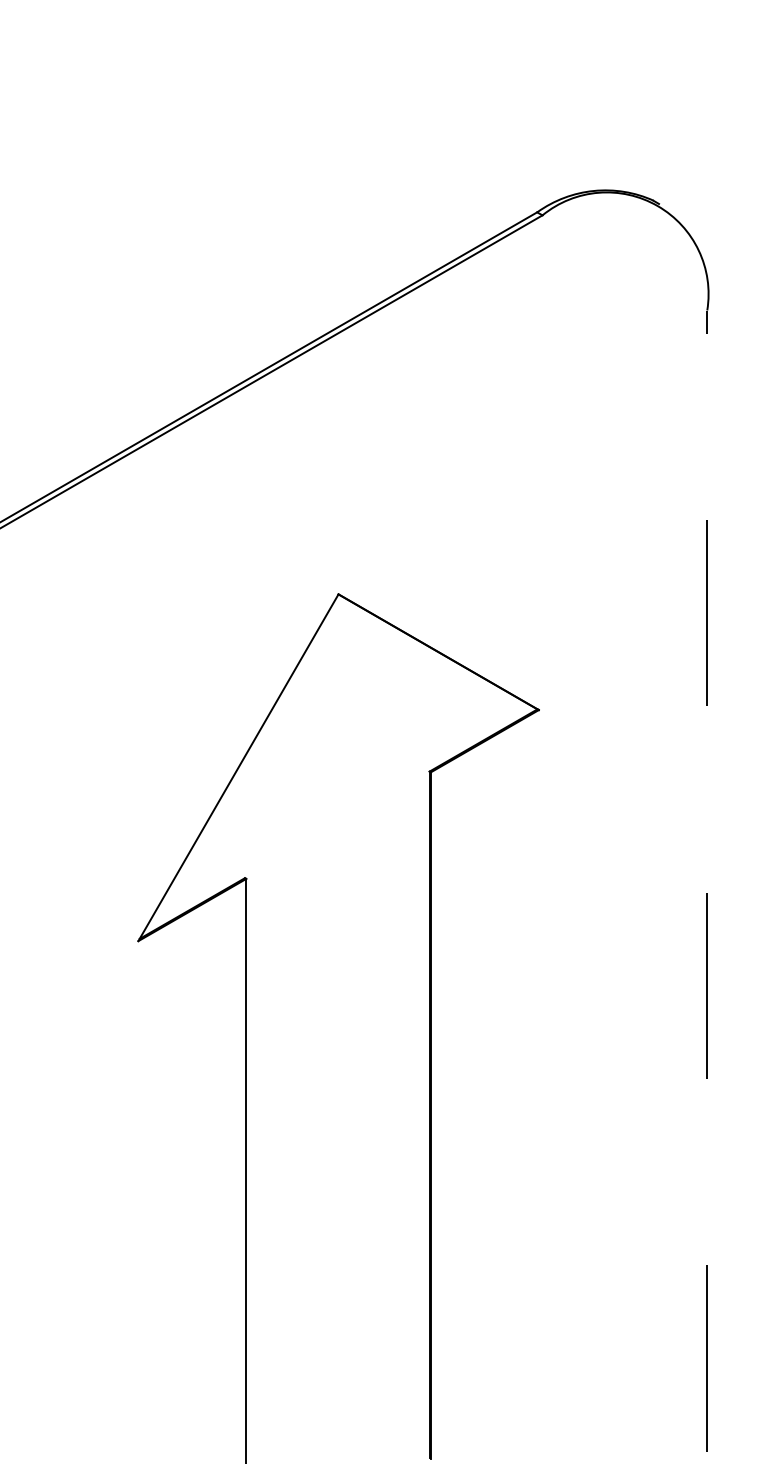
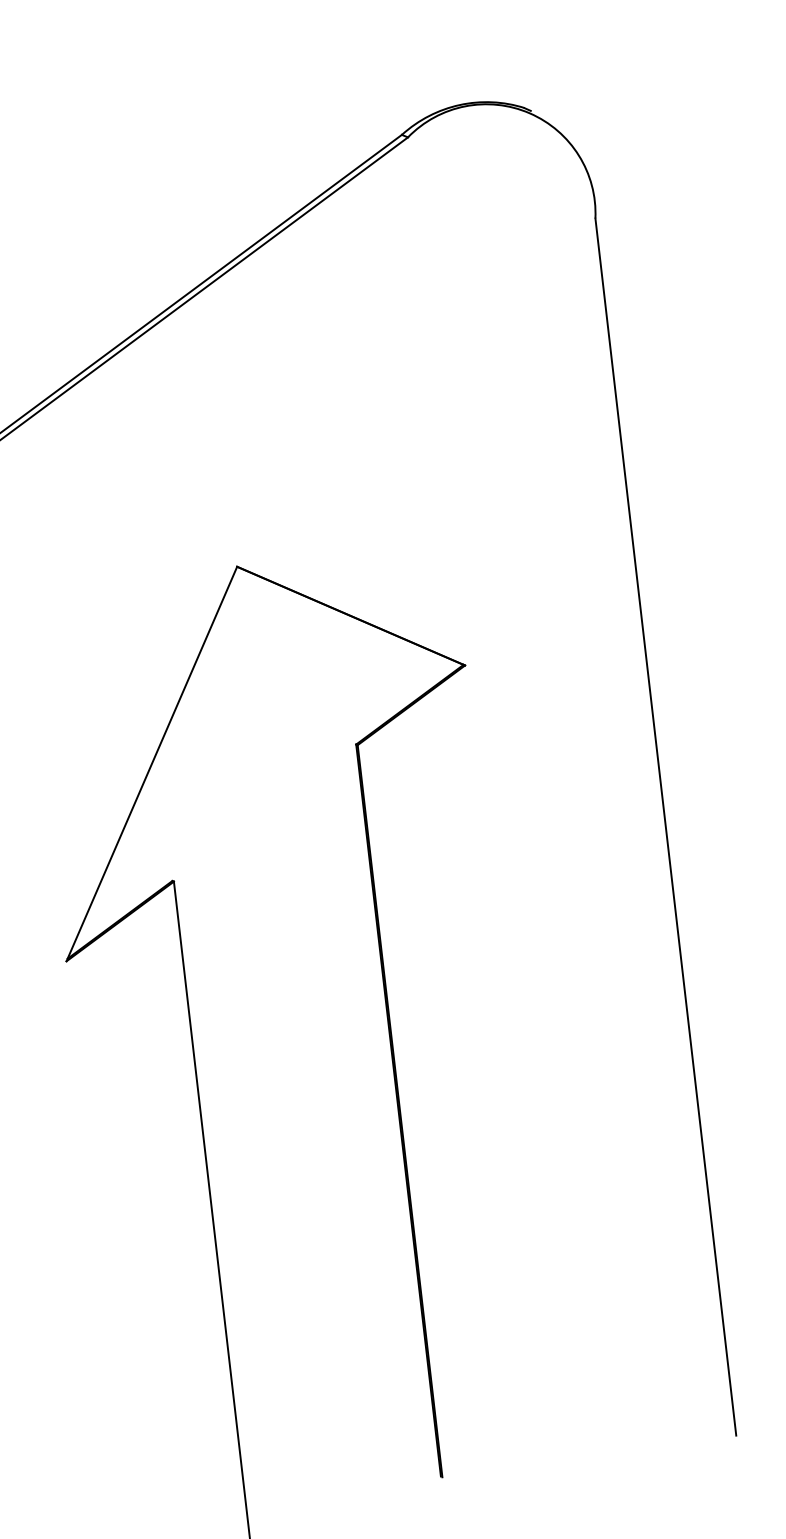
line: (707, 881) -> (666, 827), dashed -> solid

